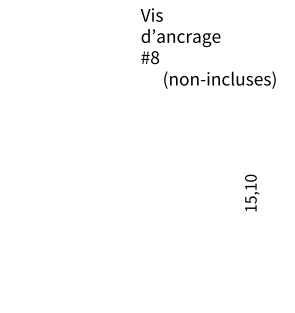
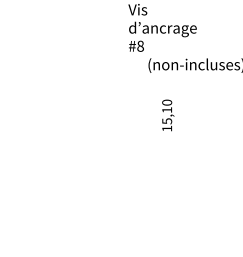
text: (252, 192) -> (168, 114), moved

